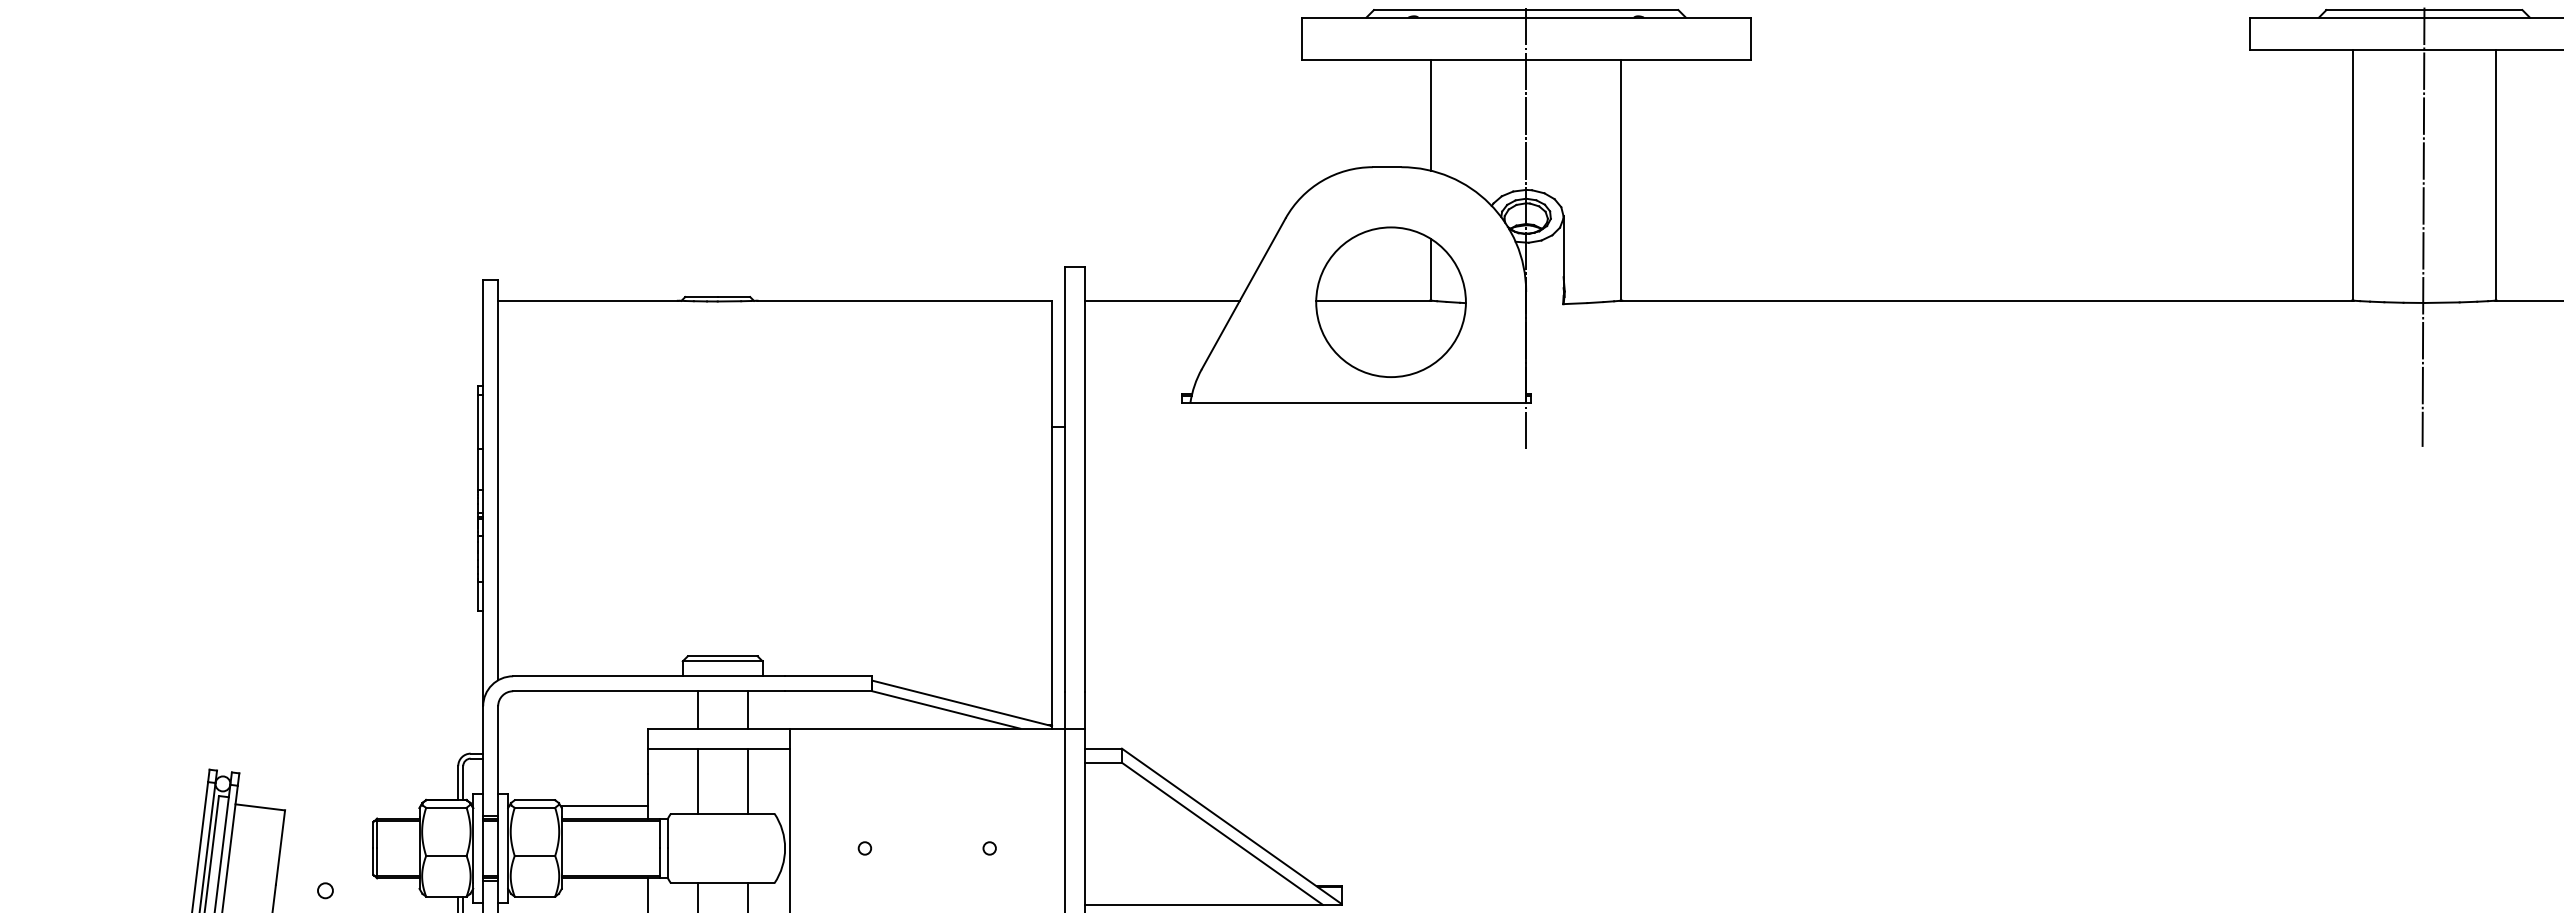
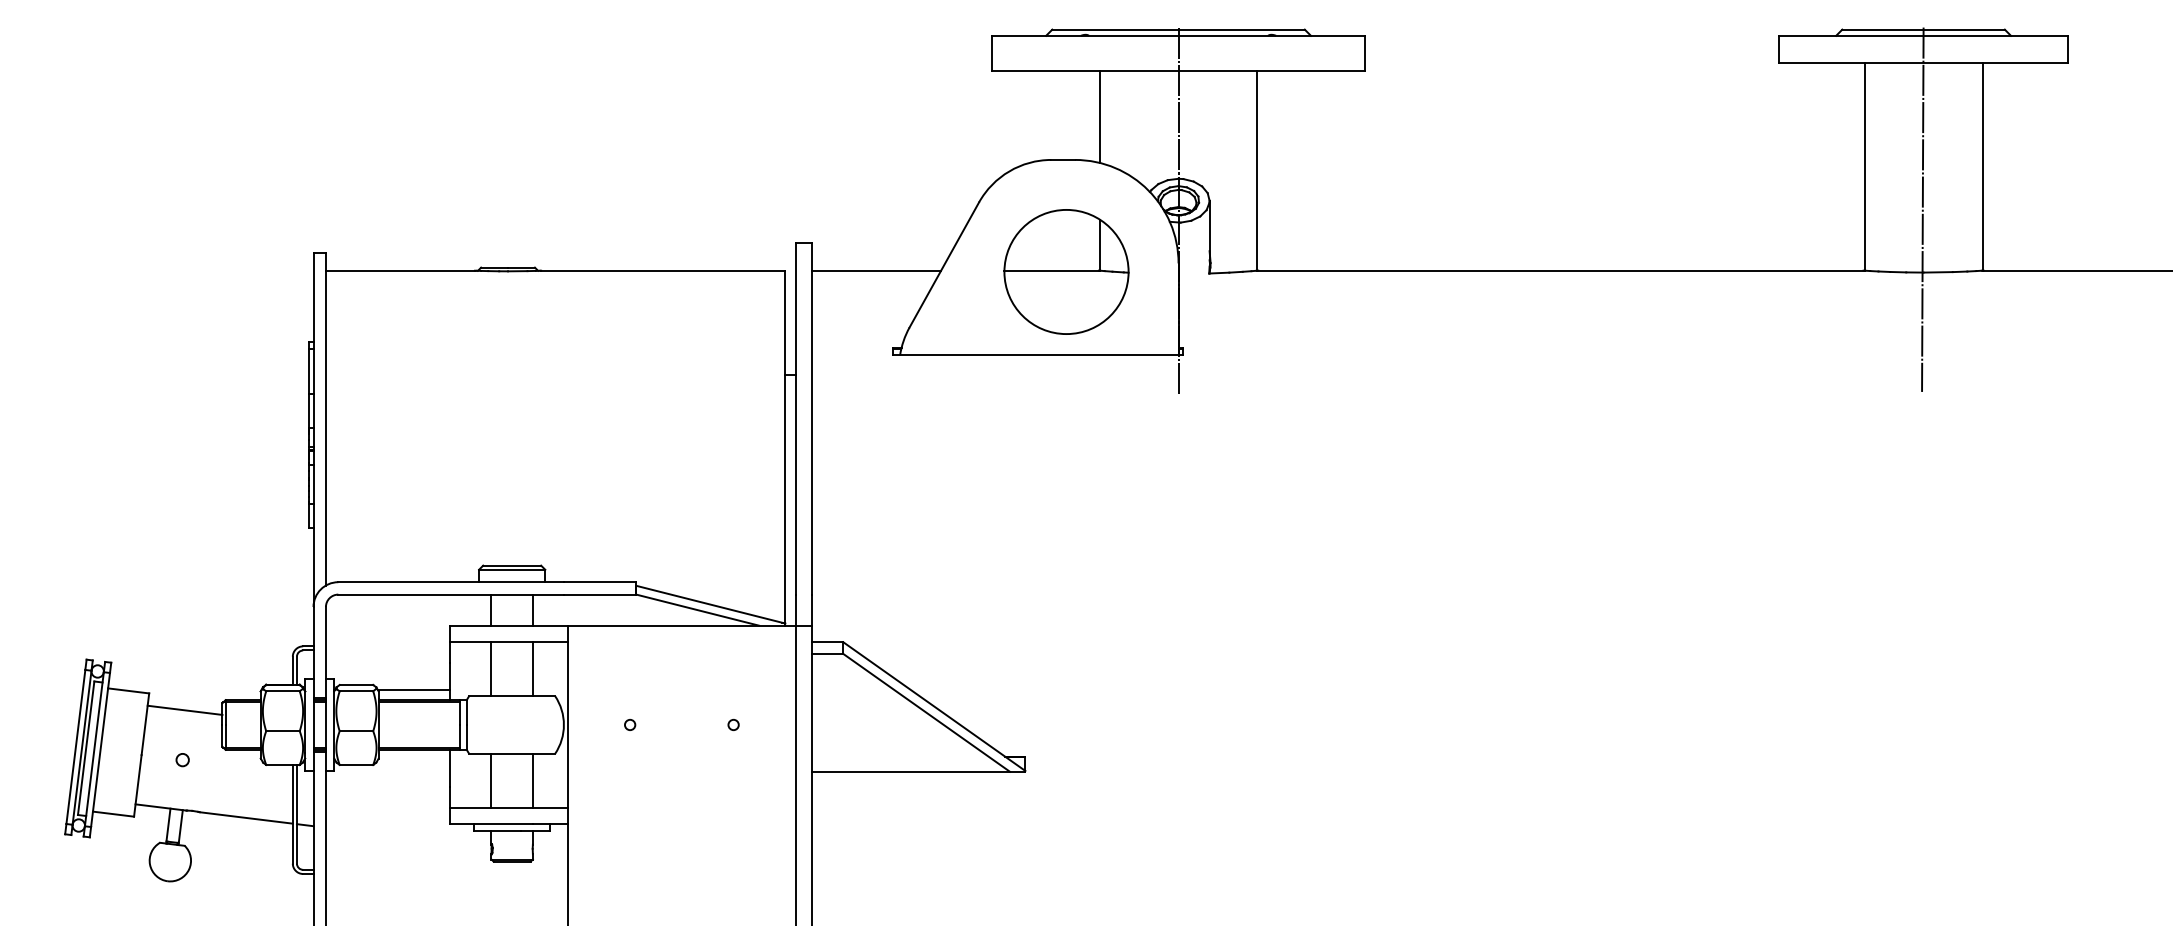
line: (327, 829) -> (184, 709), added

